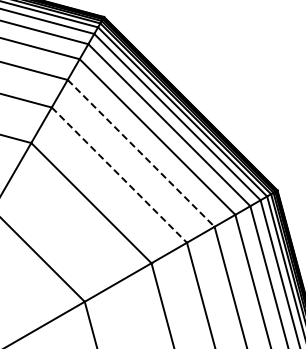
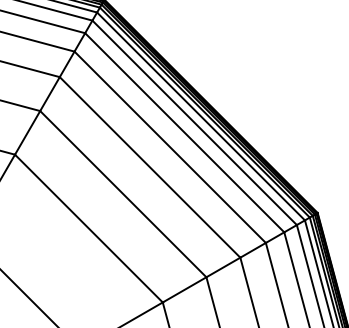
line: (141, 153) -> (150, 167), dashed -> solid
line: (119, 175) -> (123, 194), dashed -> solid

